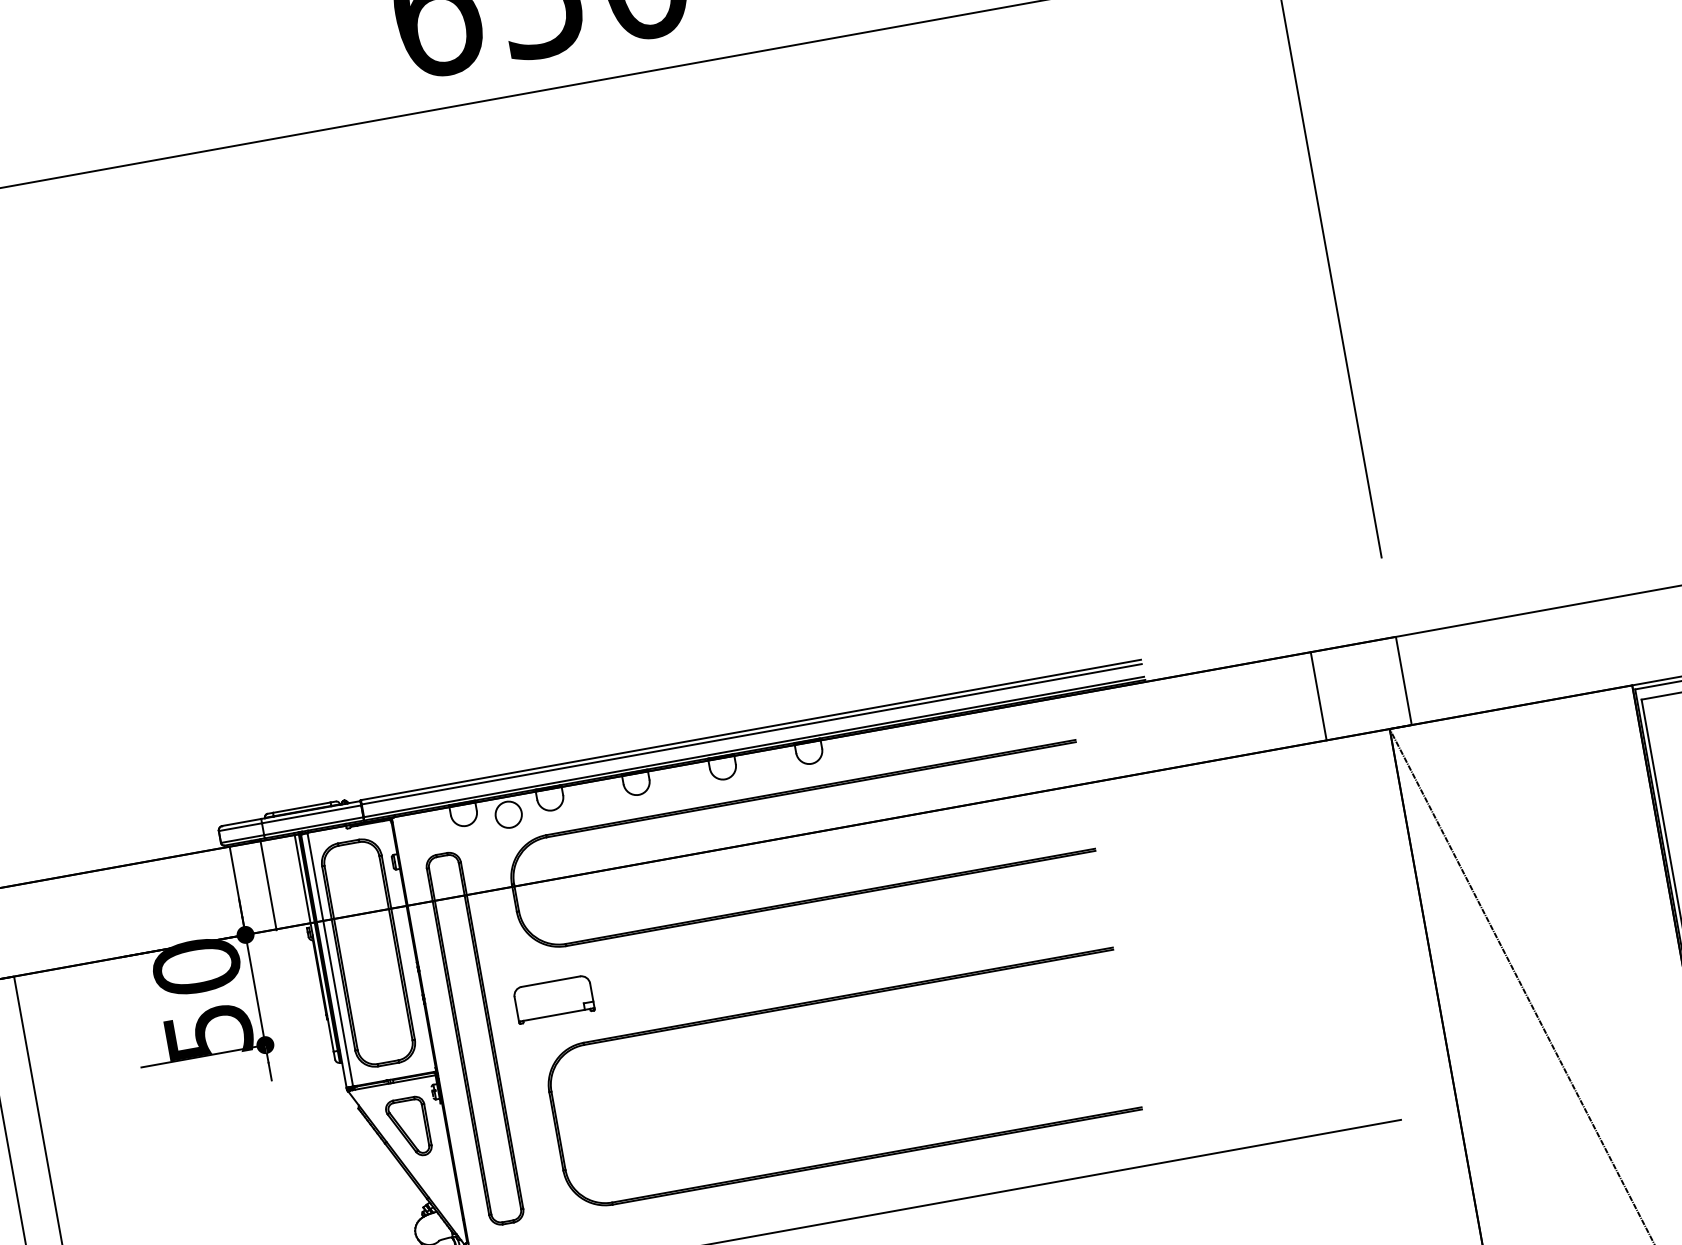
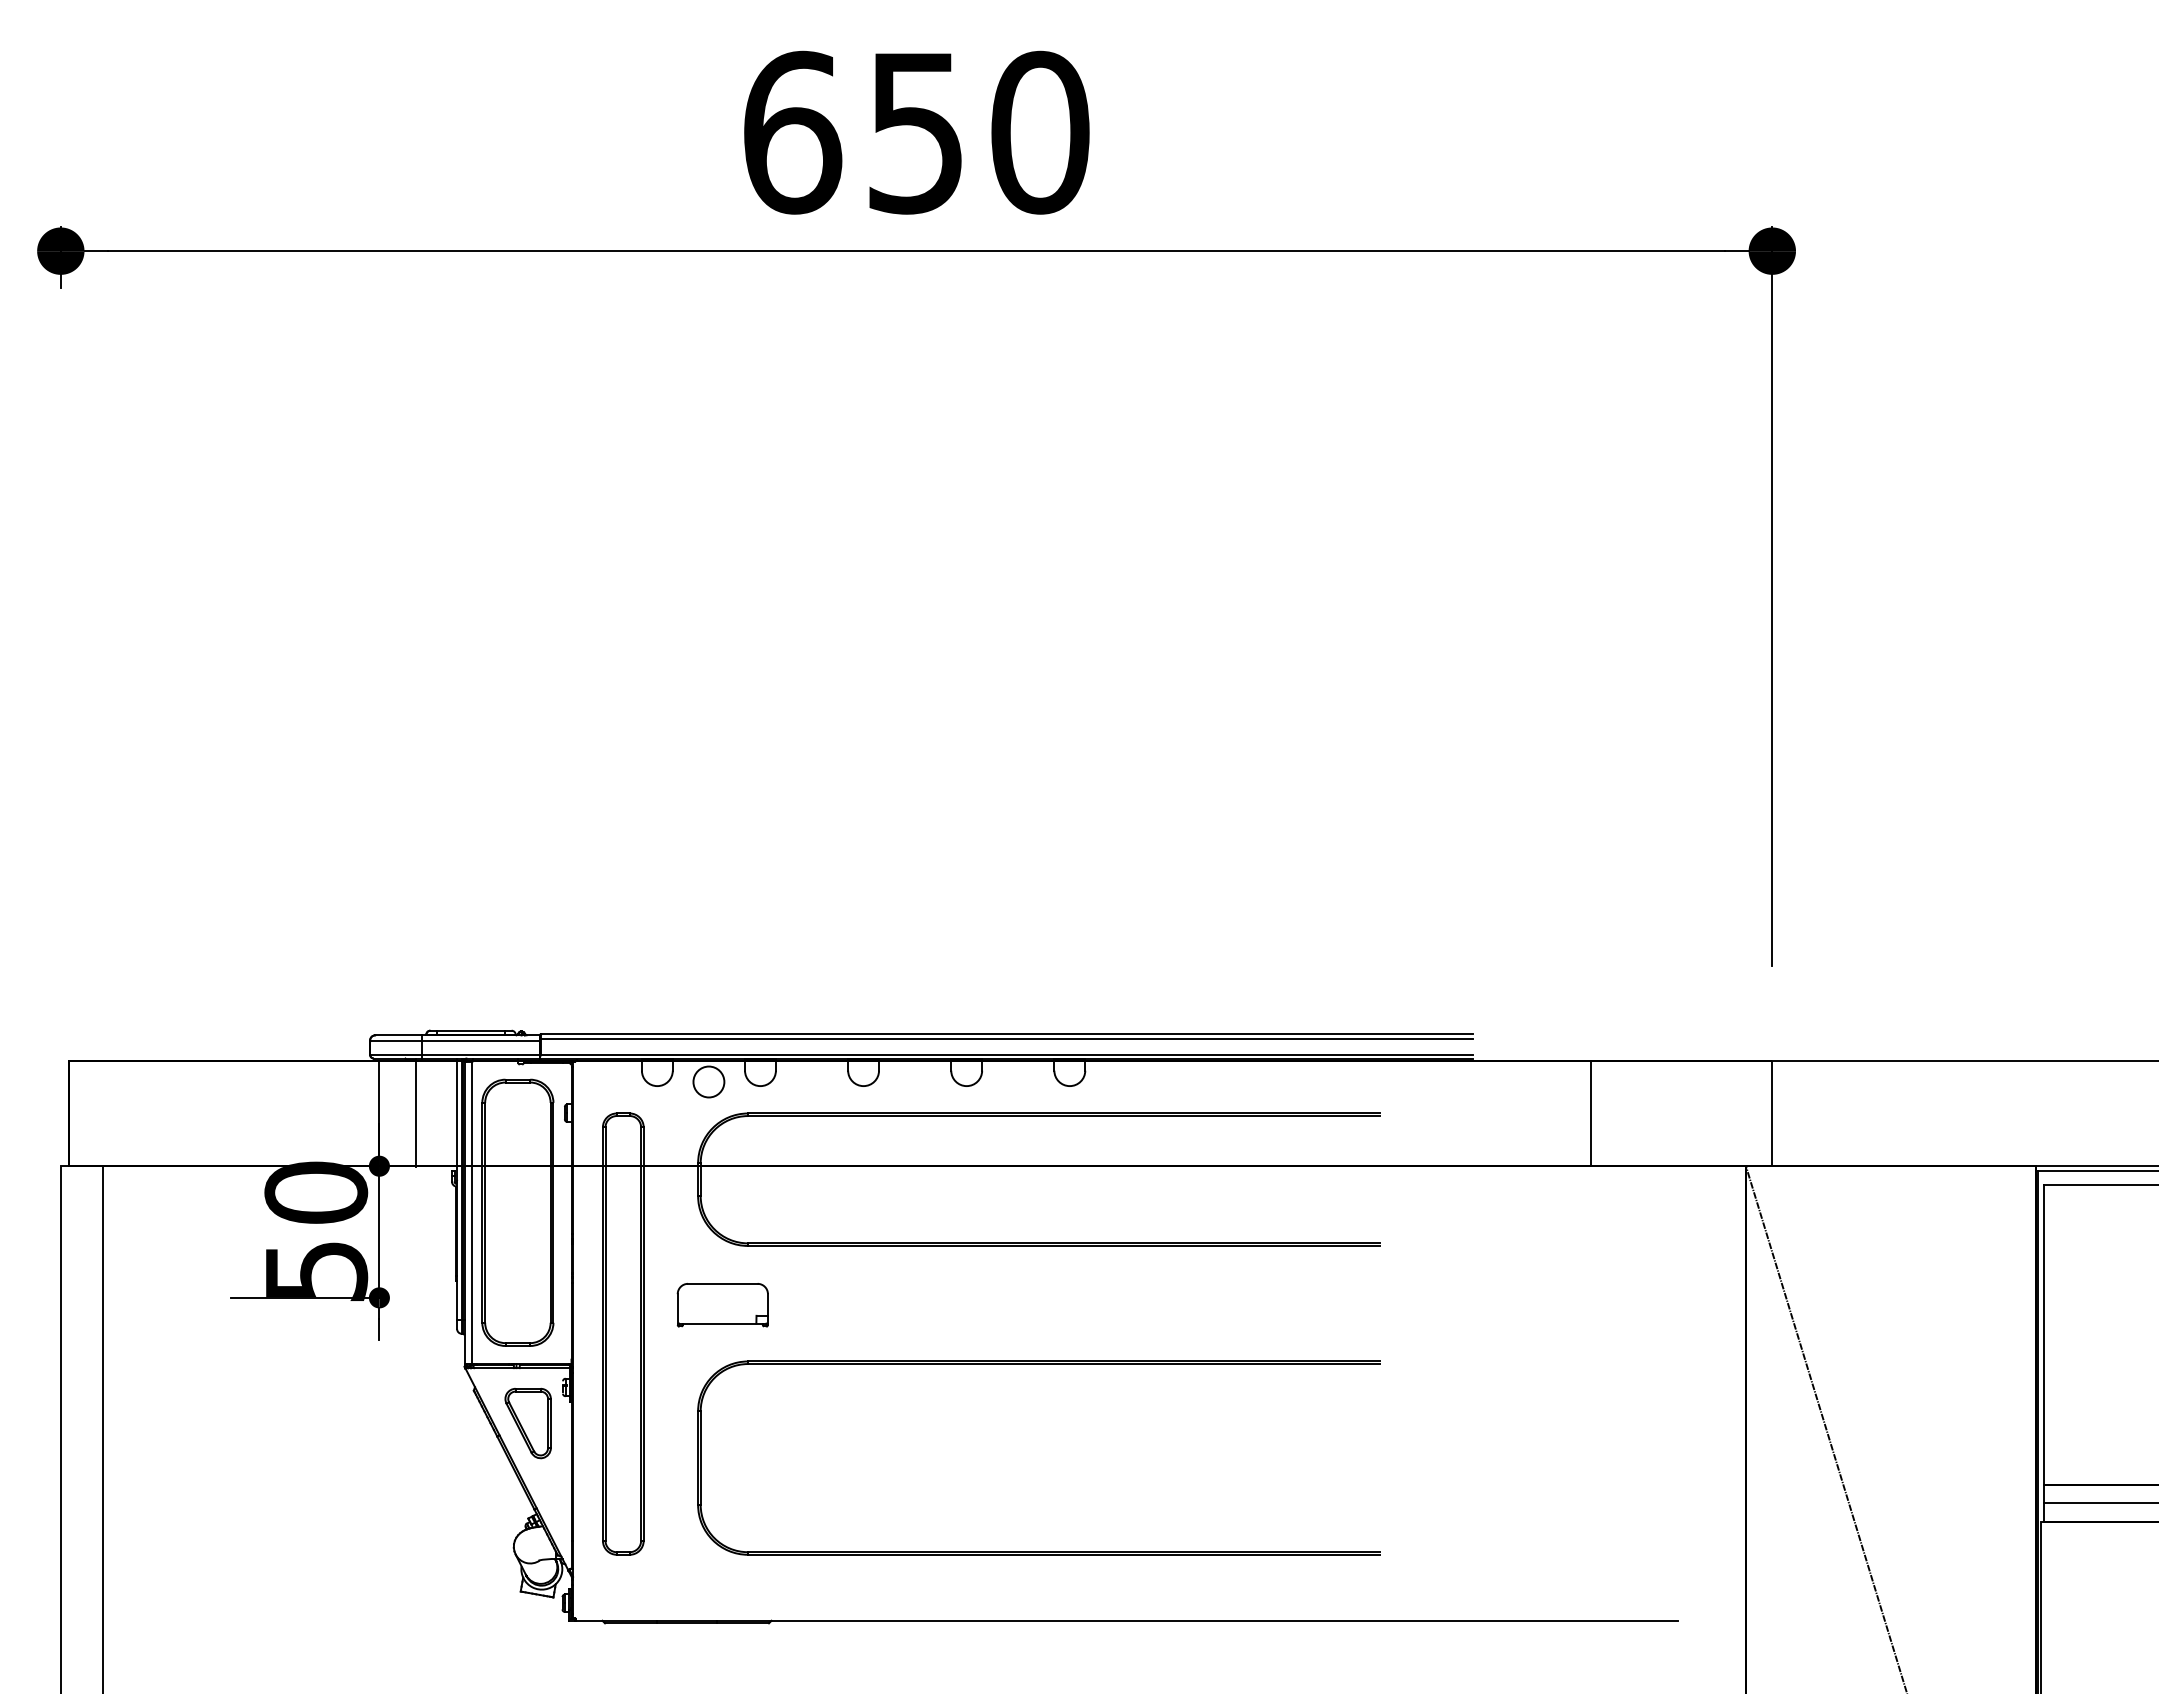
line: (1318, 696) -> (1590, 1113), moved

